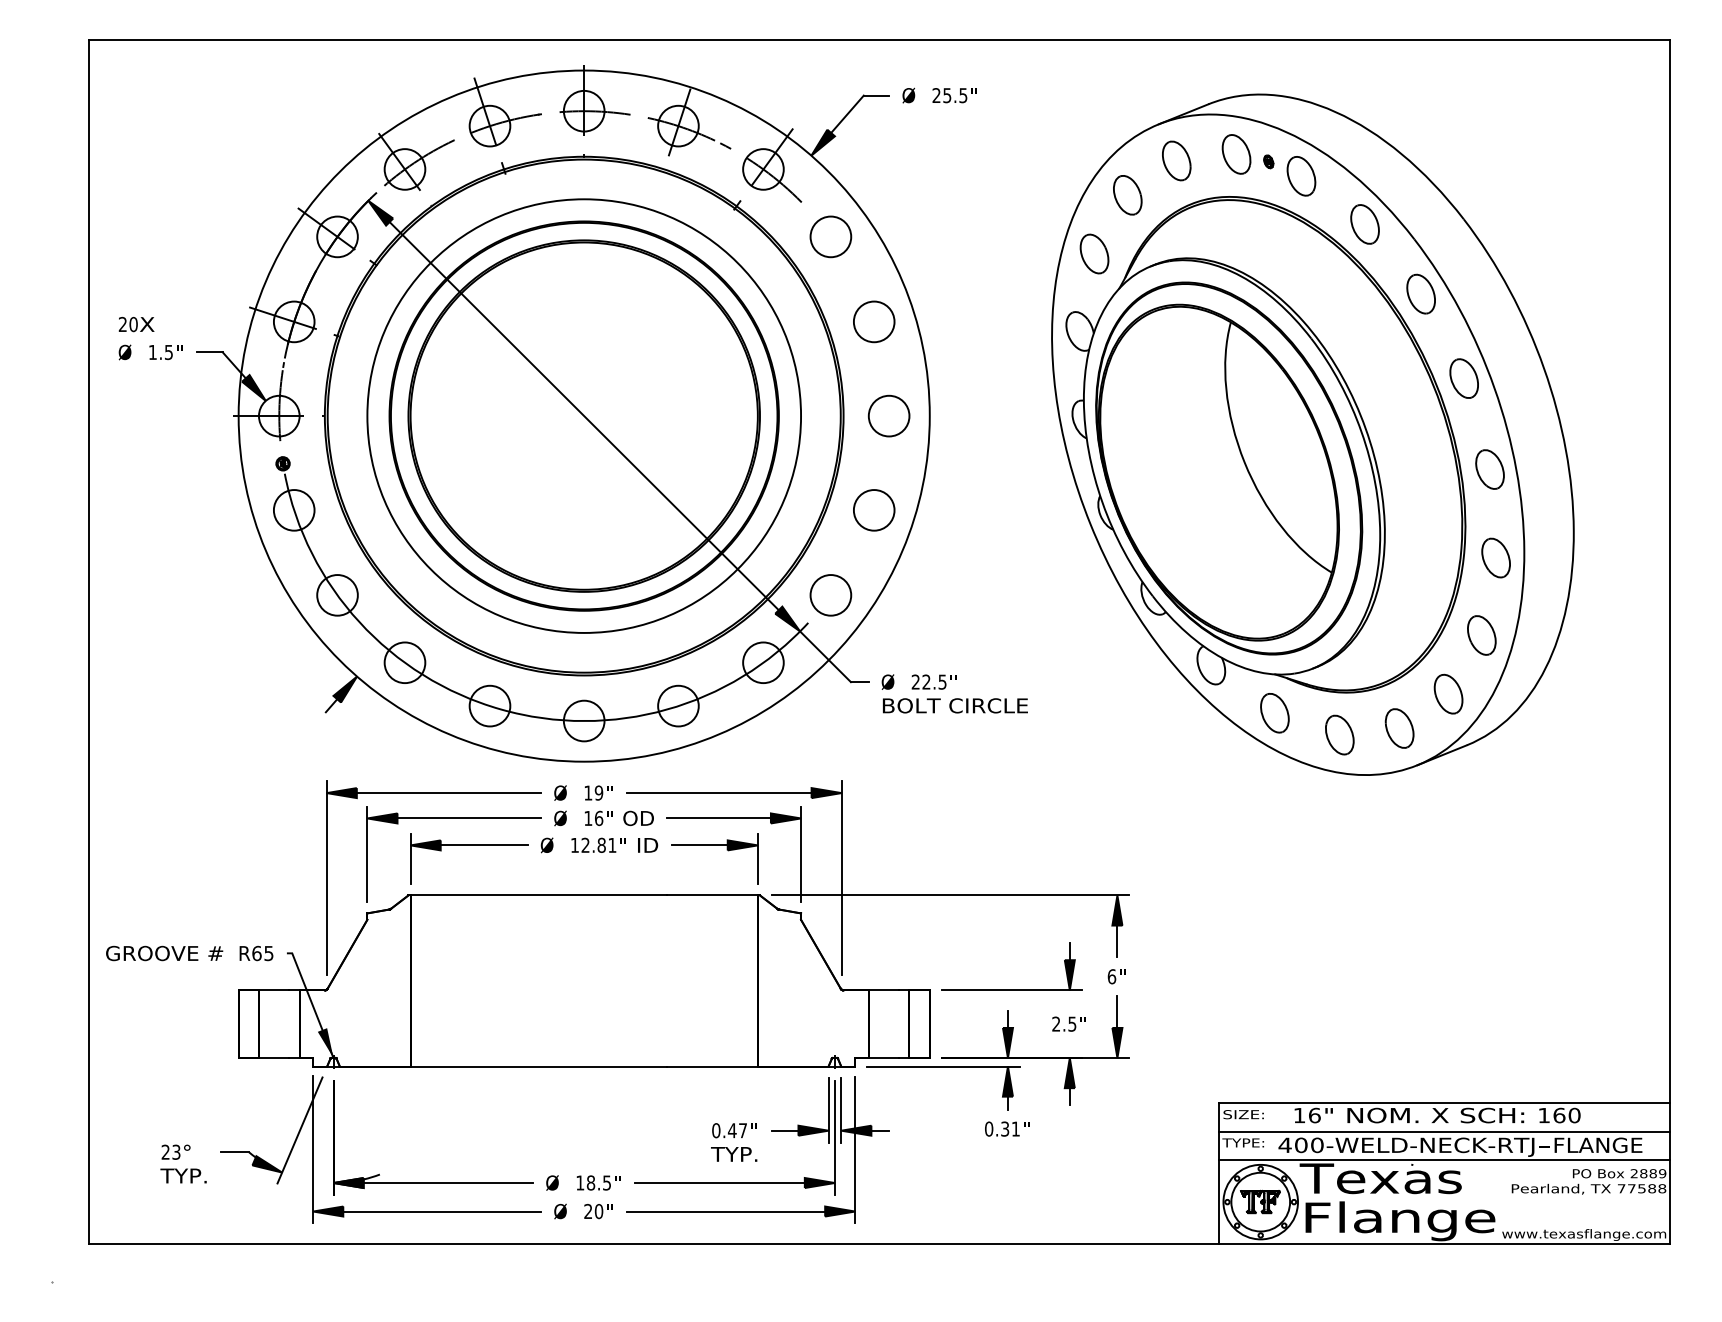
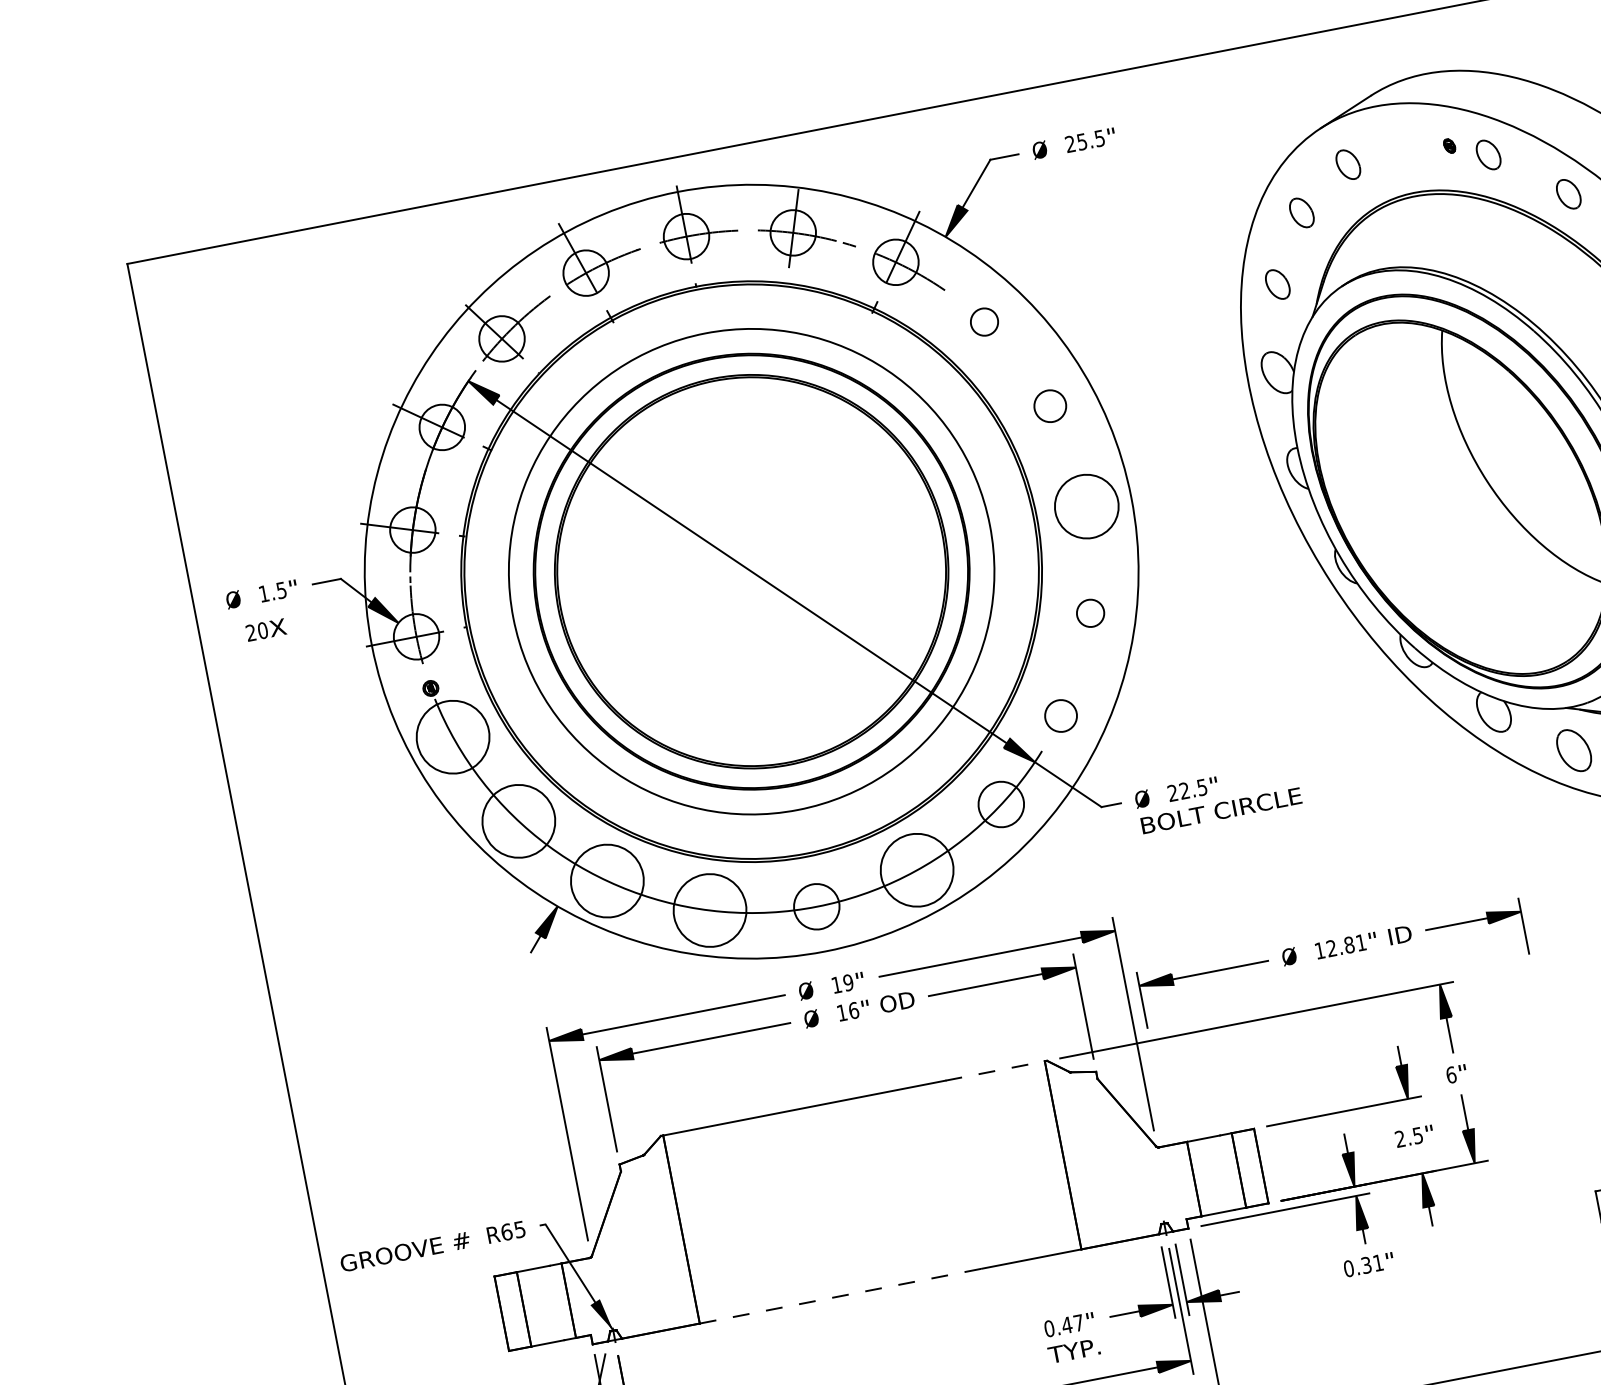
part: (1236, 154) -> (1412, 144), removed
part: (1176, 160) -> (1347, 164), size x0.7
part: (1301, 176) -> (1488, 155), size x0.7
part: (1127, 195) -> (1301, 213), size x0.7
part: (1364, 224) -> (1568, 194), size x0.7
circle: (830, 236) -> (983, 321), size x0.6
part: (1094, 253) -> (1277, 283), size x0.7
circle: (874, 321) -> (1050, 405), size x0.7
text: (136, 324) -> (266, 630), moved
circle: (888, 415) -> (1085, 506), size x1.4
circle: (293, 510) -> (452, 737), size x1.6
circle: (874, 510) -> (1090, 613), size x0.6
circle: (337, 595) -> (518, 821), size x1.6
circle: (830, 595) -> (1060, 716), size x0.7
circle: (404, 662) -> (606, 880), size x1.6
circle: (489, 705) -> (709, 909), size x1.6
circle: (678, 705) -> (917, 869), size x1.6
part: (584, 858) -> (1333, 963), moved
line: (713, 895) -> (996, 1070), solid -> dashed
line: (539, 1066) -> (841, 1295), solid -> dashed

